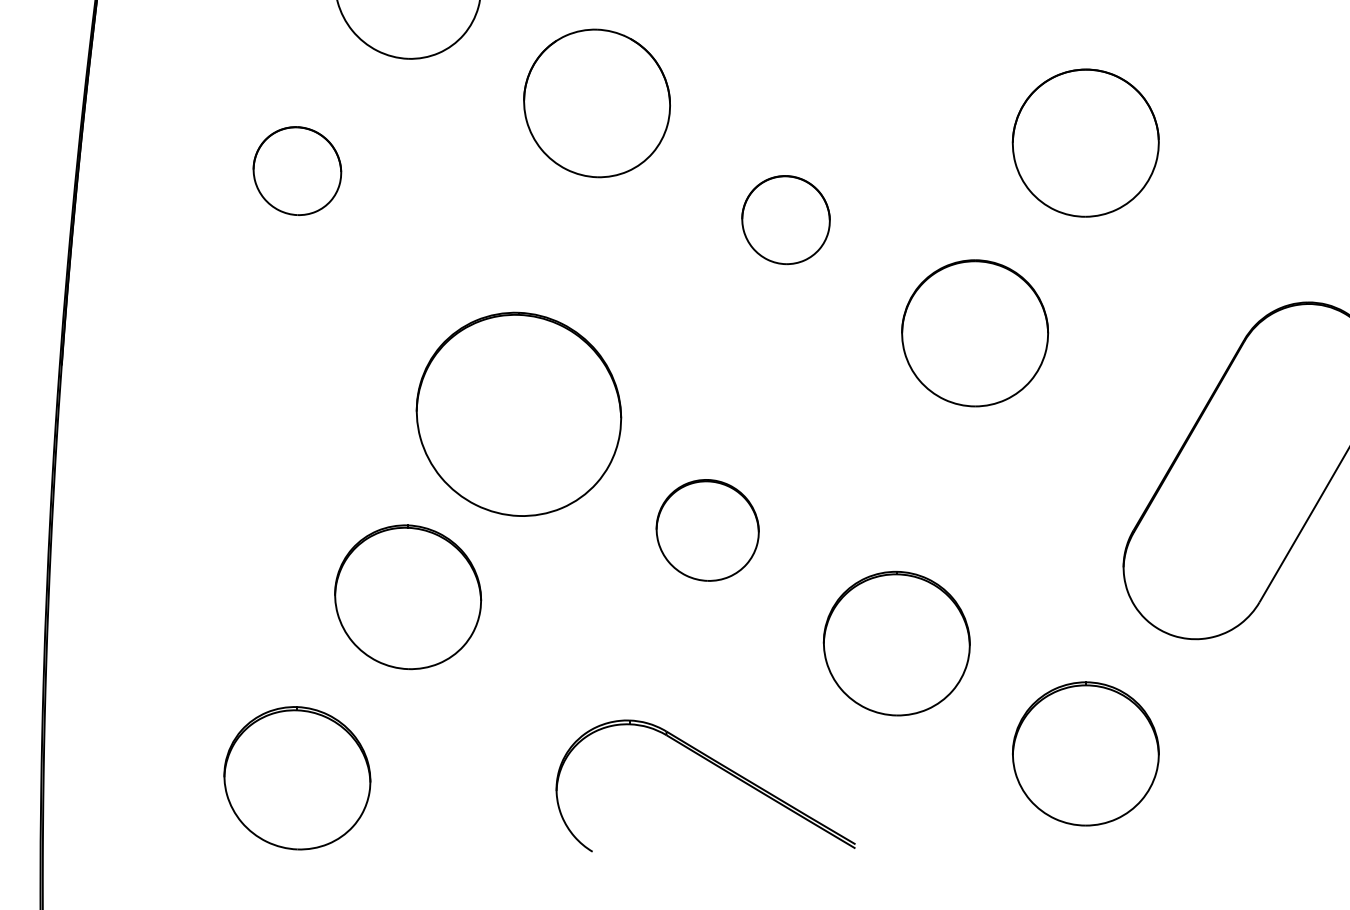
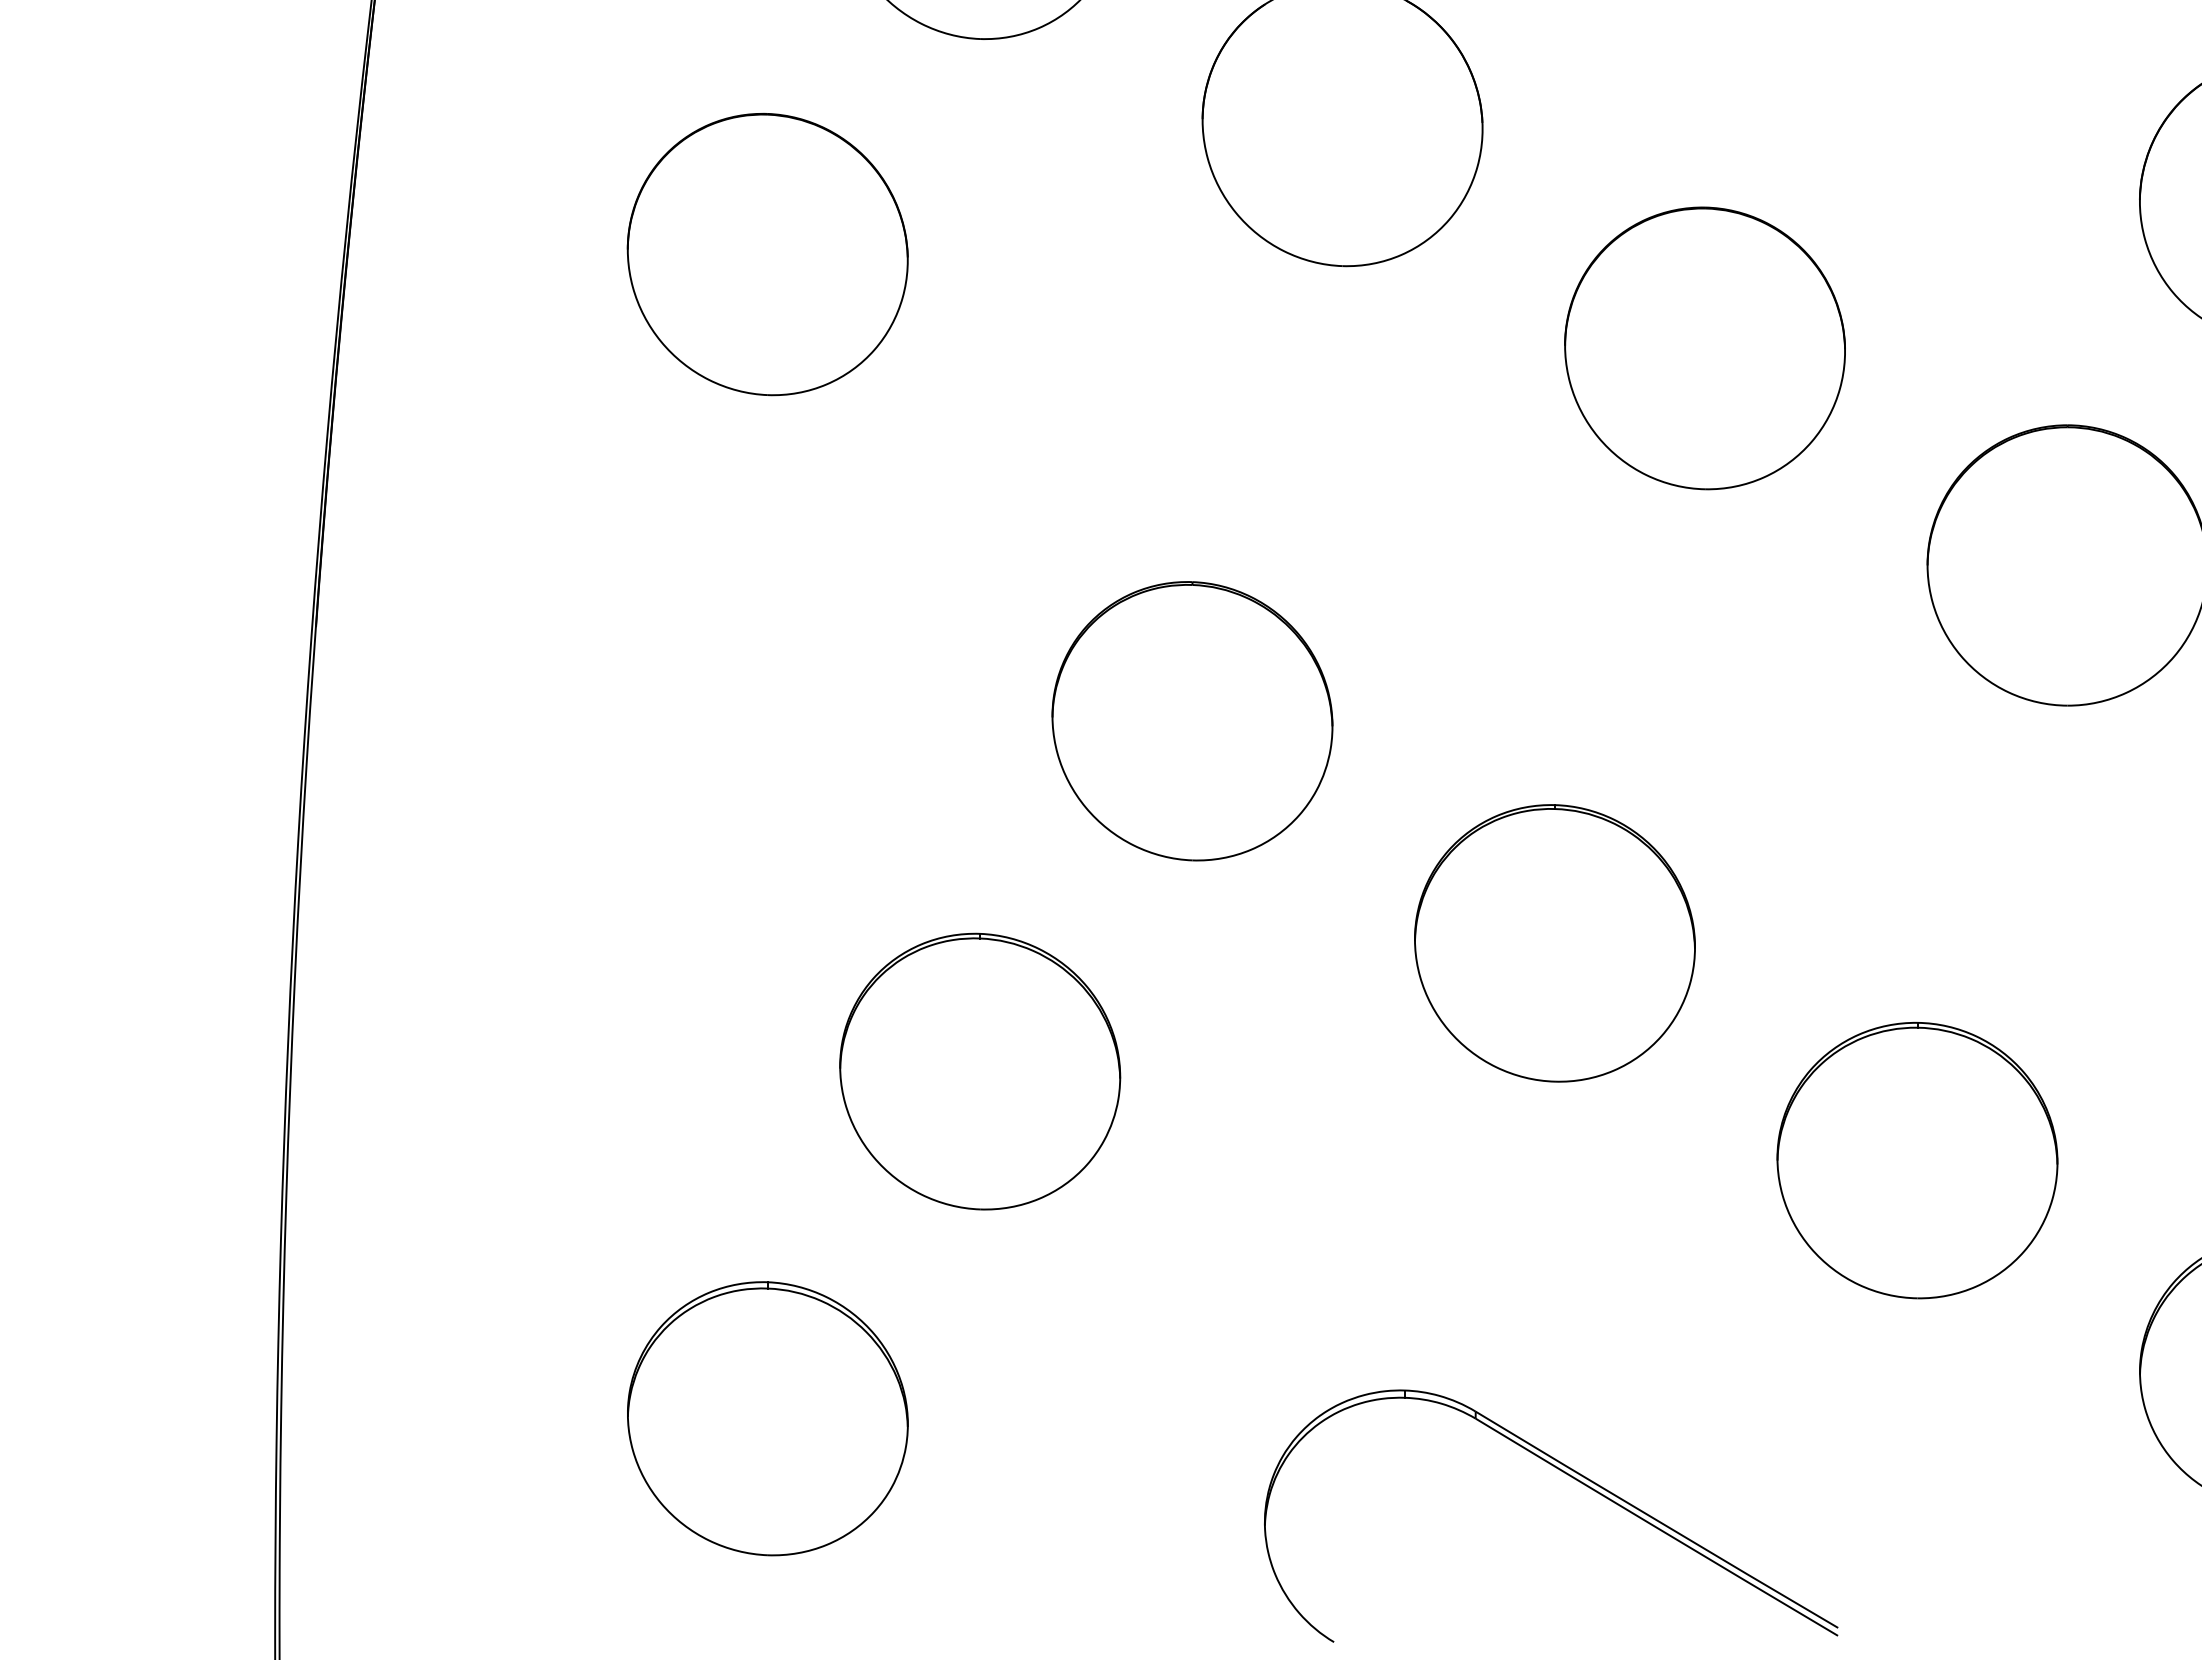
part: (297, 170) -> (768, 253), size x1.67
part: (785, 219) -> (1703, 347), size x1.67
part: (518, 414) -> (1191, 721), size x0.71
part: (707, 530) -> (1554, 943), size x1.43
part: (717, 767) -> (1573, 1480), moved

